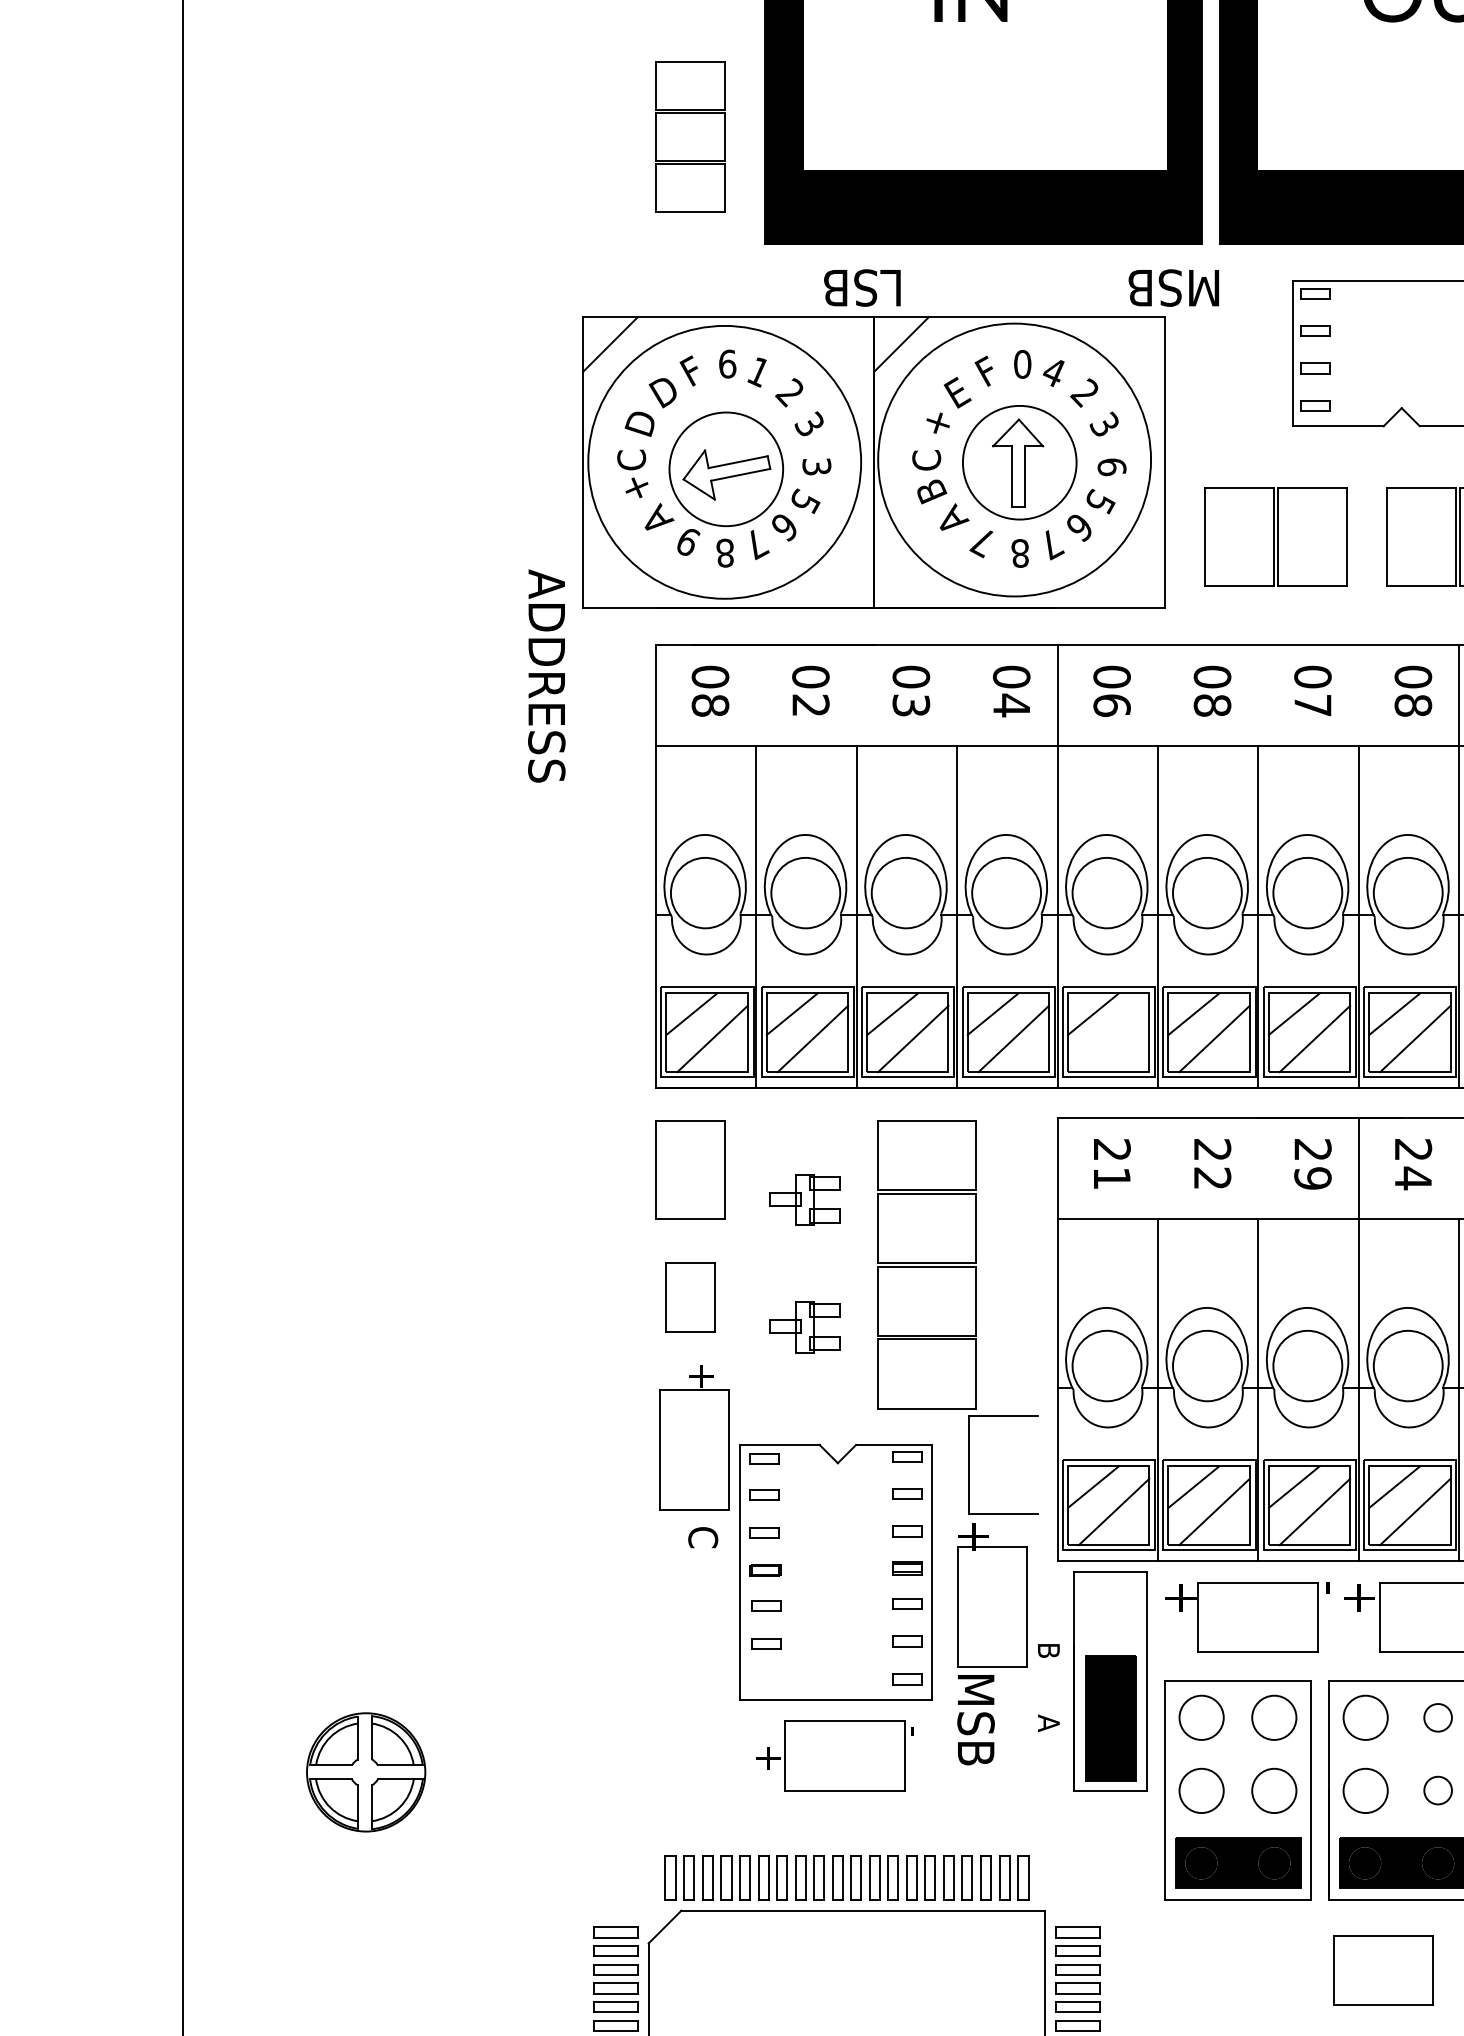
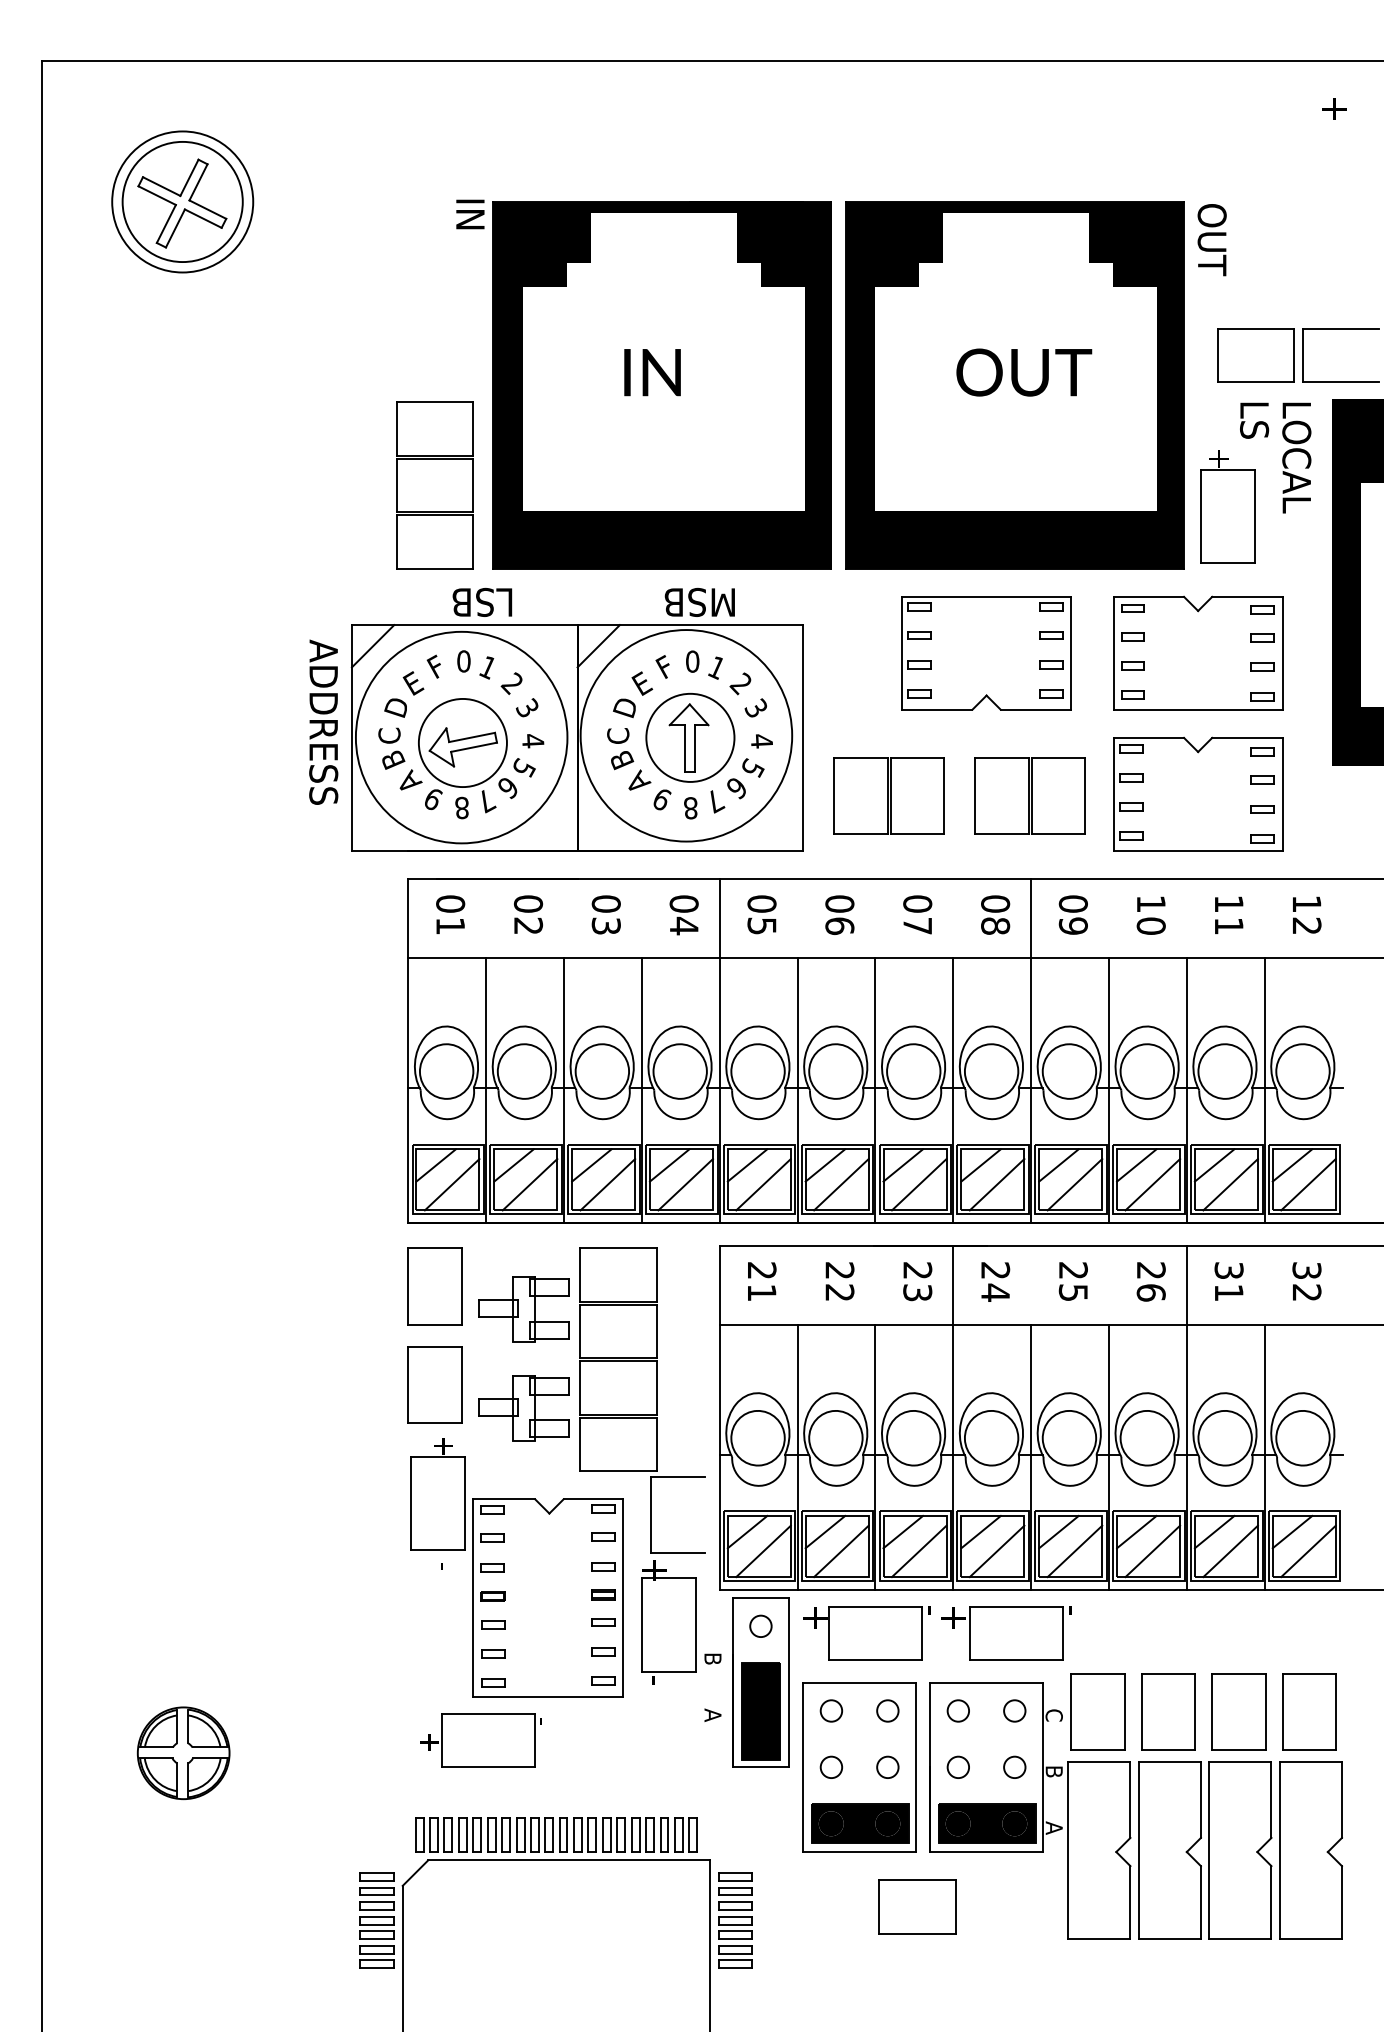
part: (689, 137) -> (434, 485), size x1.43
text: (862, 286) -> (482, 601), moved
text: (1173, 286) -> (699, 601), moved
text: (727, 364) -> (463, 661), 9 -> 0
text: (1053, 371) -> (716, 667), 4 -> 1
text: (666, 389) -> (416, 681), D -> E
text: (934, 424) -> (624, 708), + -> D
text: (816, 467) -> (532, 741), 3 -> 4
text: (1111, 467) -> (761, 741), 6 -> 4
text: (636, 490) -> (393, 759), + -> B
text: (982, 543) -> (661, 800), 7 -> 9
text: (546, 675) -> (323, 721), moved
text: (710, 704) -> (450, 925), 08 -> 01
text: (1111, 705) -> (761, 926), 06 -> 05
text: (1212, 705) -> (839, 926), 08 -> 06
line: (1114, 1038) -> (763, 1184), added
text: (1312, 1178) -> (917, 1292), 29 -> 23
part: (804, 1199) -> (523, 1309), size x1.67
part: (689, 1296) -> (434, 1384), size x1.43
part: (804, 1327) -> (523, 1408), size x1.67
text: (702, 1537) -> (444, 1571), C -> -
circle: (1110, 1607) -> (760, 1625), added
part: (765, 1681) -> (493, 1682), added
circle: (1201, 1717) -> (831, 1710), size x0.62
circle: (1273, 1717) -> (887, 1710), size x0.62
circle: (1364, 1717) -> (957, 1710), size x0.62
text: (976, 1718) -> (656, 1711), MSB -> -
part: (834, 1755) -> (480, 1740), moved
circle: (1201, 1789) -> (831, 1766), size x0.62
circle: (1273, 1789) -> (887, 1766), size x0.62
circle: (1364, 1789) -> (957, 1766), size x0.62
part: (1383, 1970) -> (917, 1906), moved

